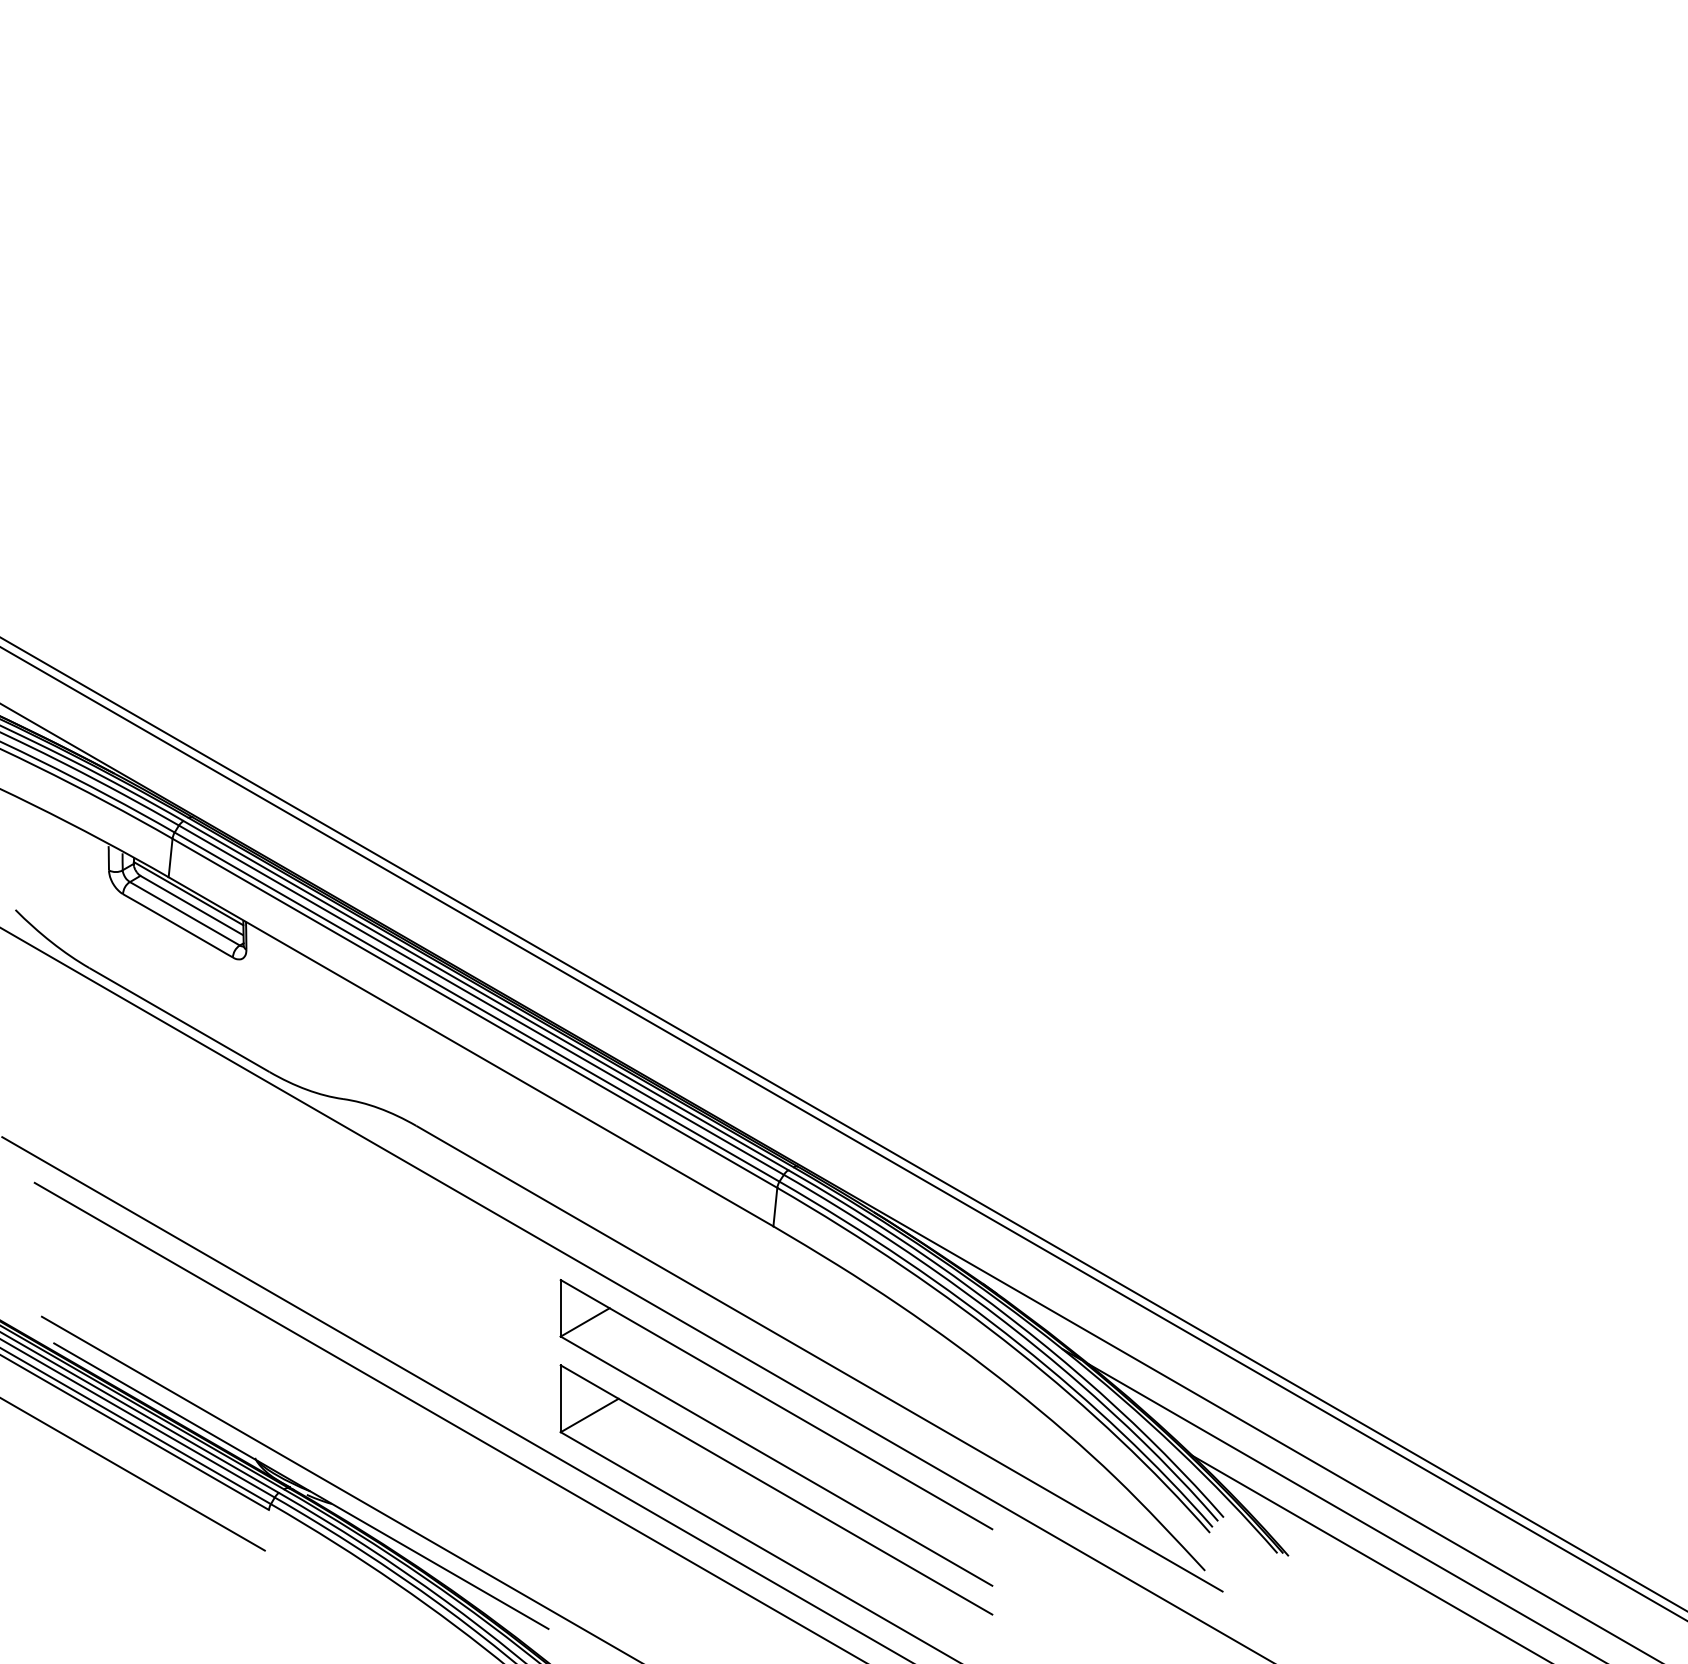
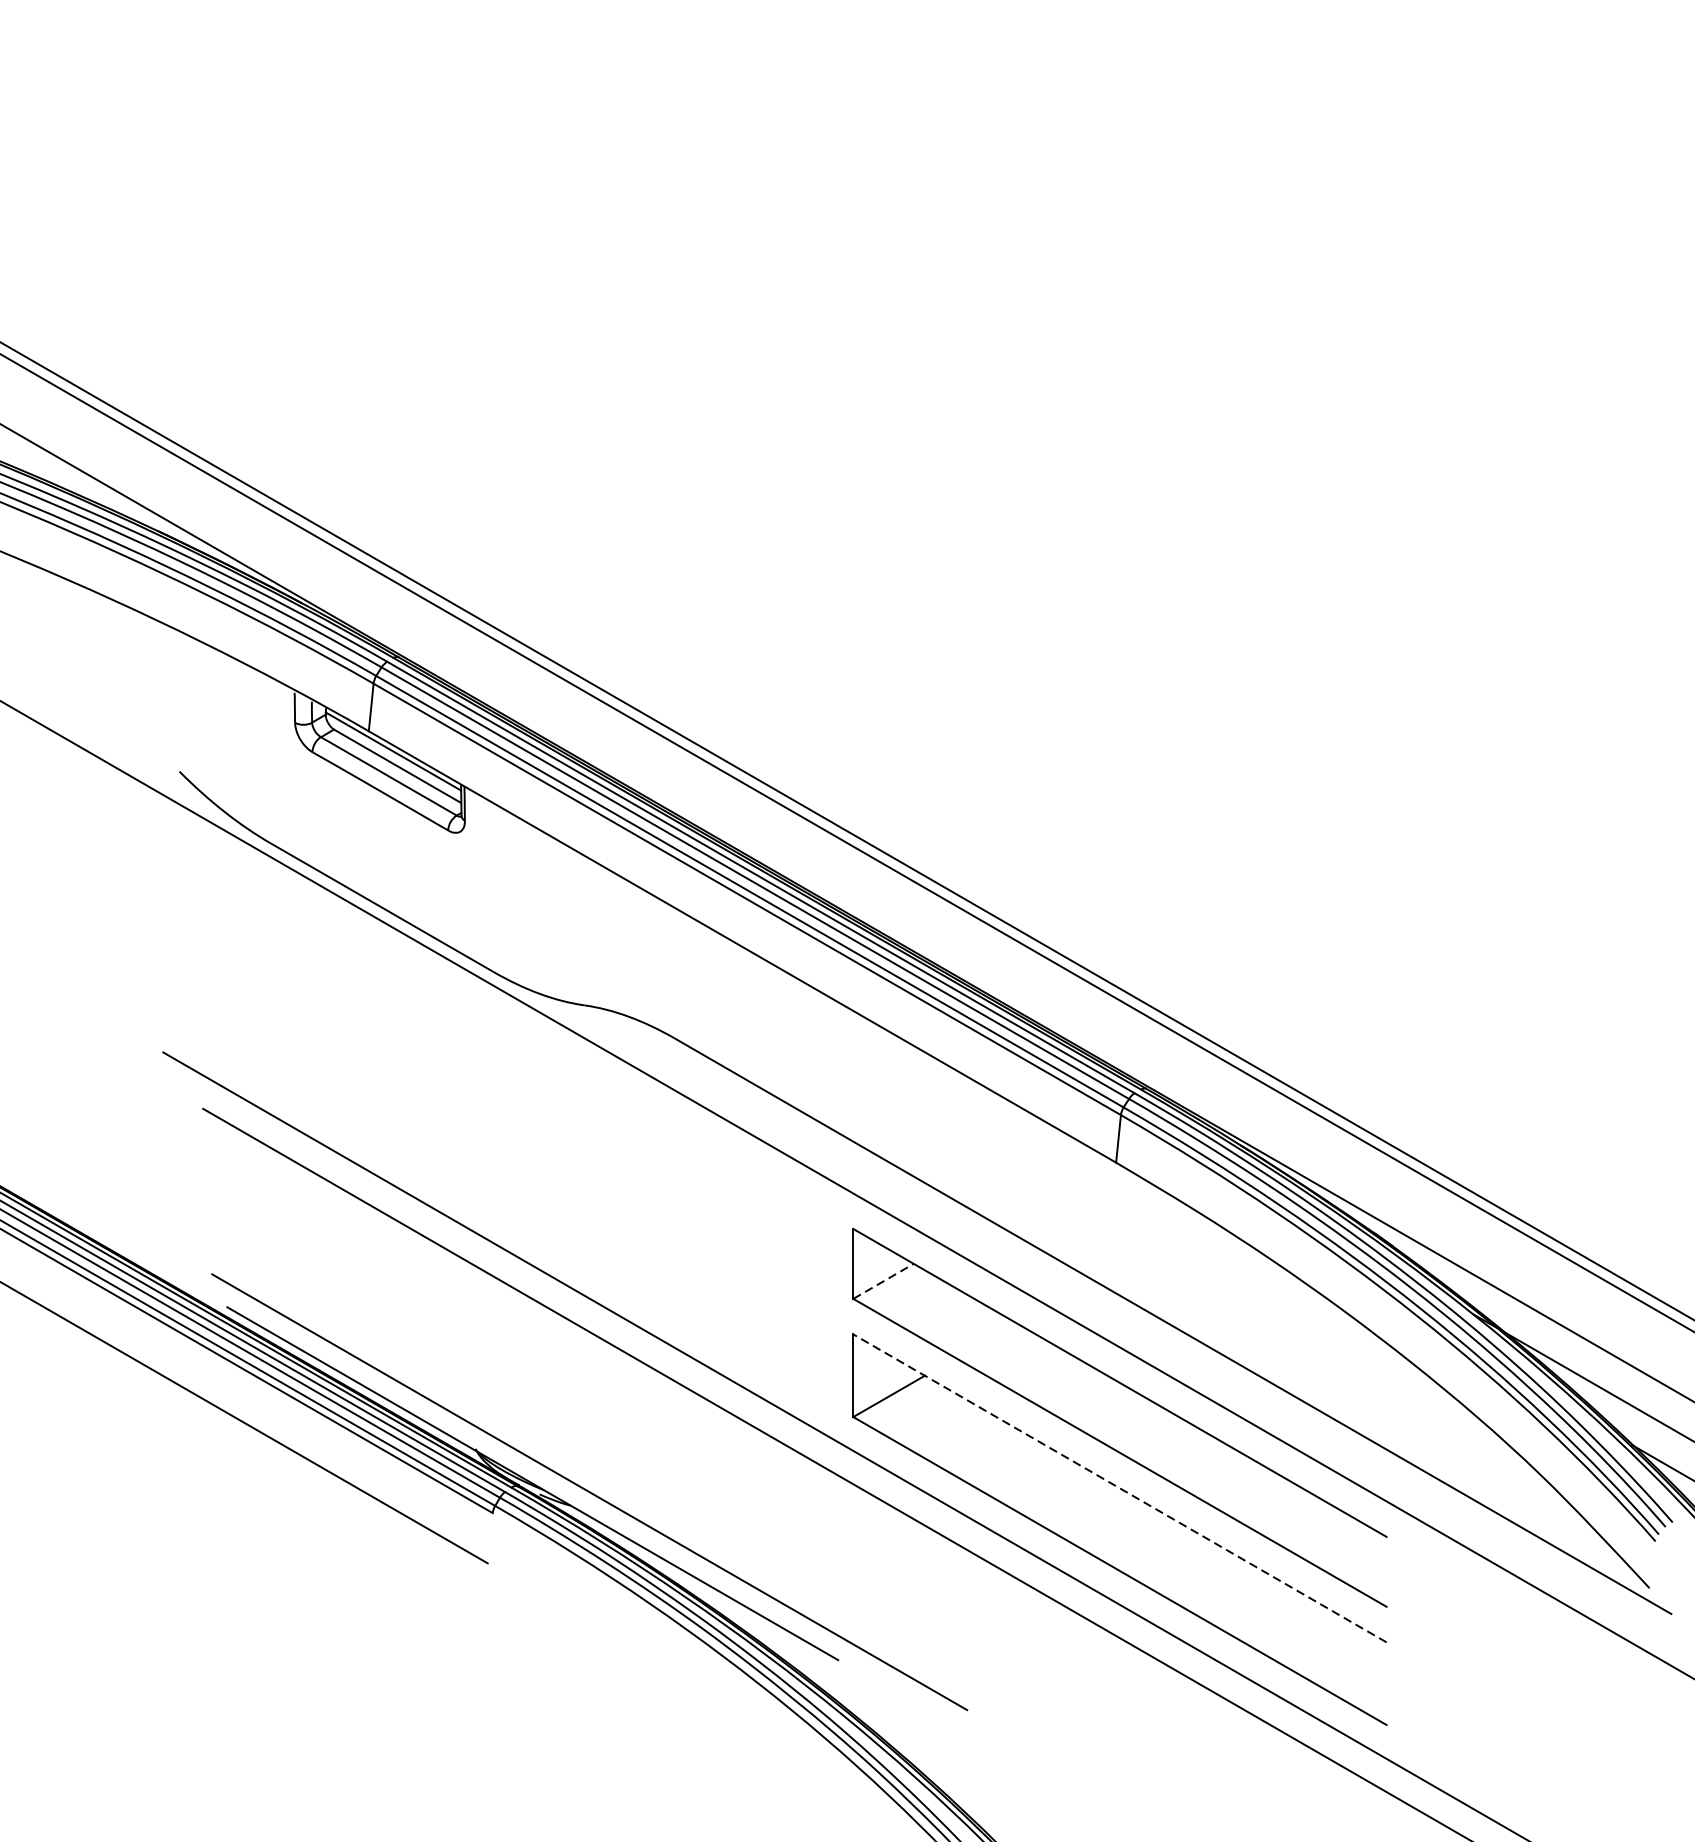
line: (585, 1322) -> (883, 1281), solid -> dashed
line: (776, 1489) -> (1119, 1487), solid -> dashed

